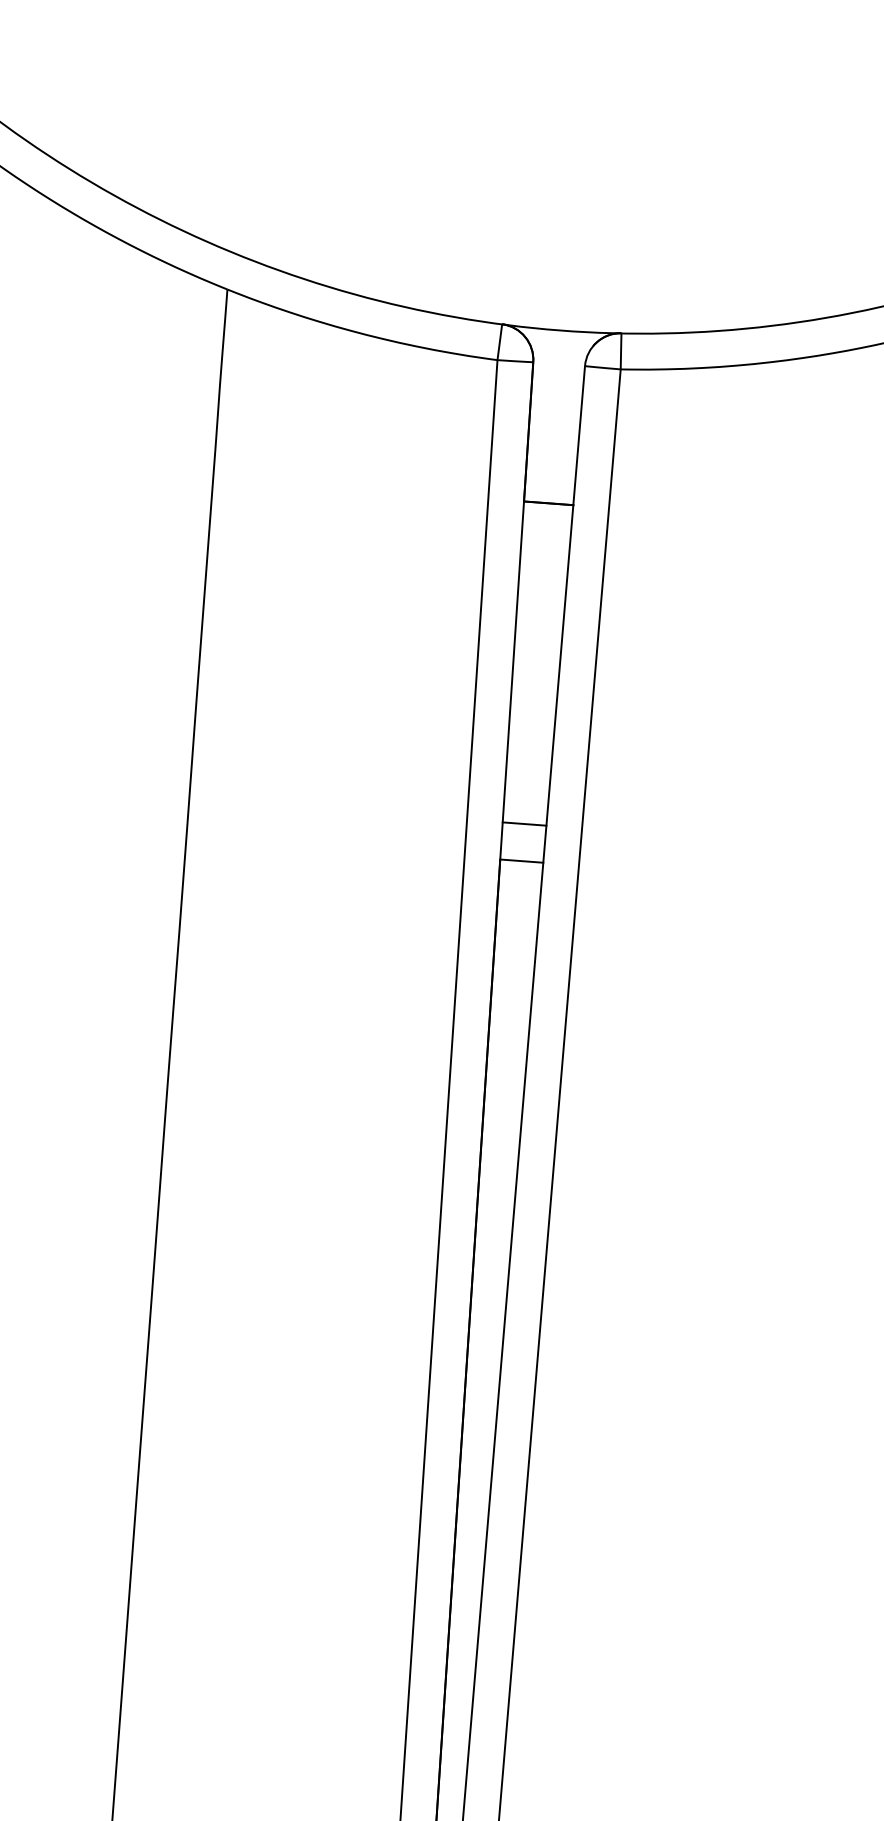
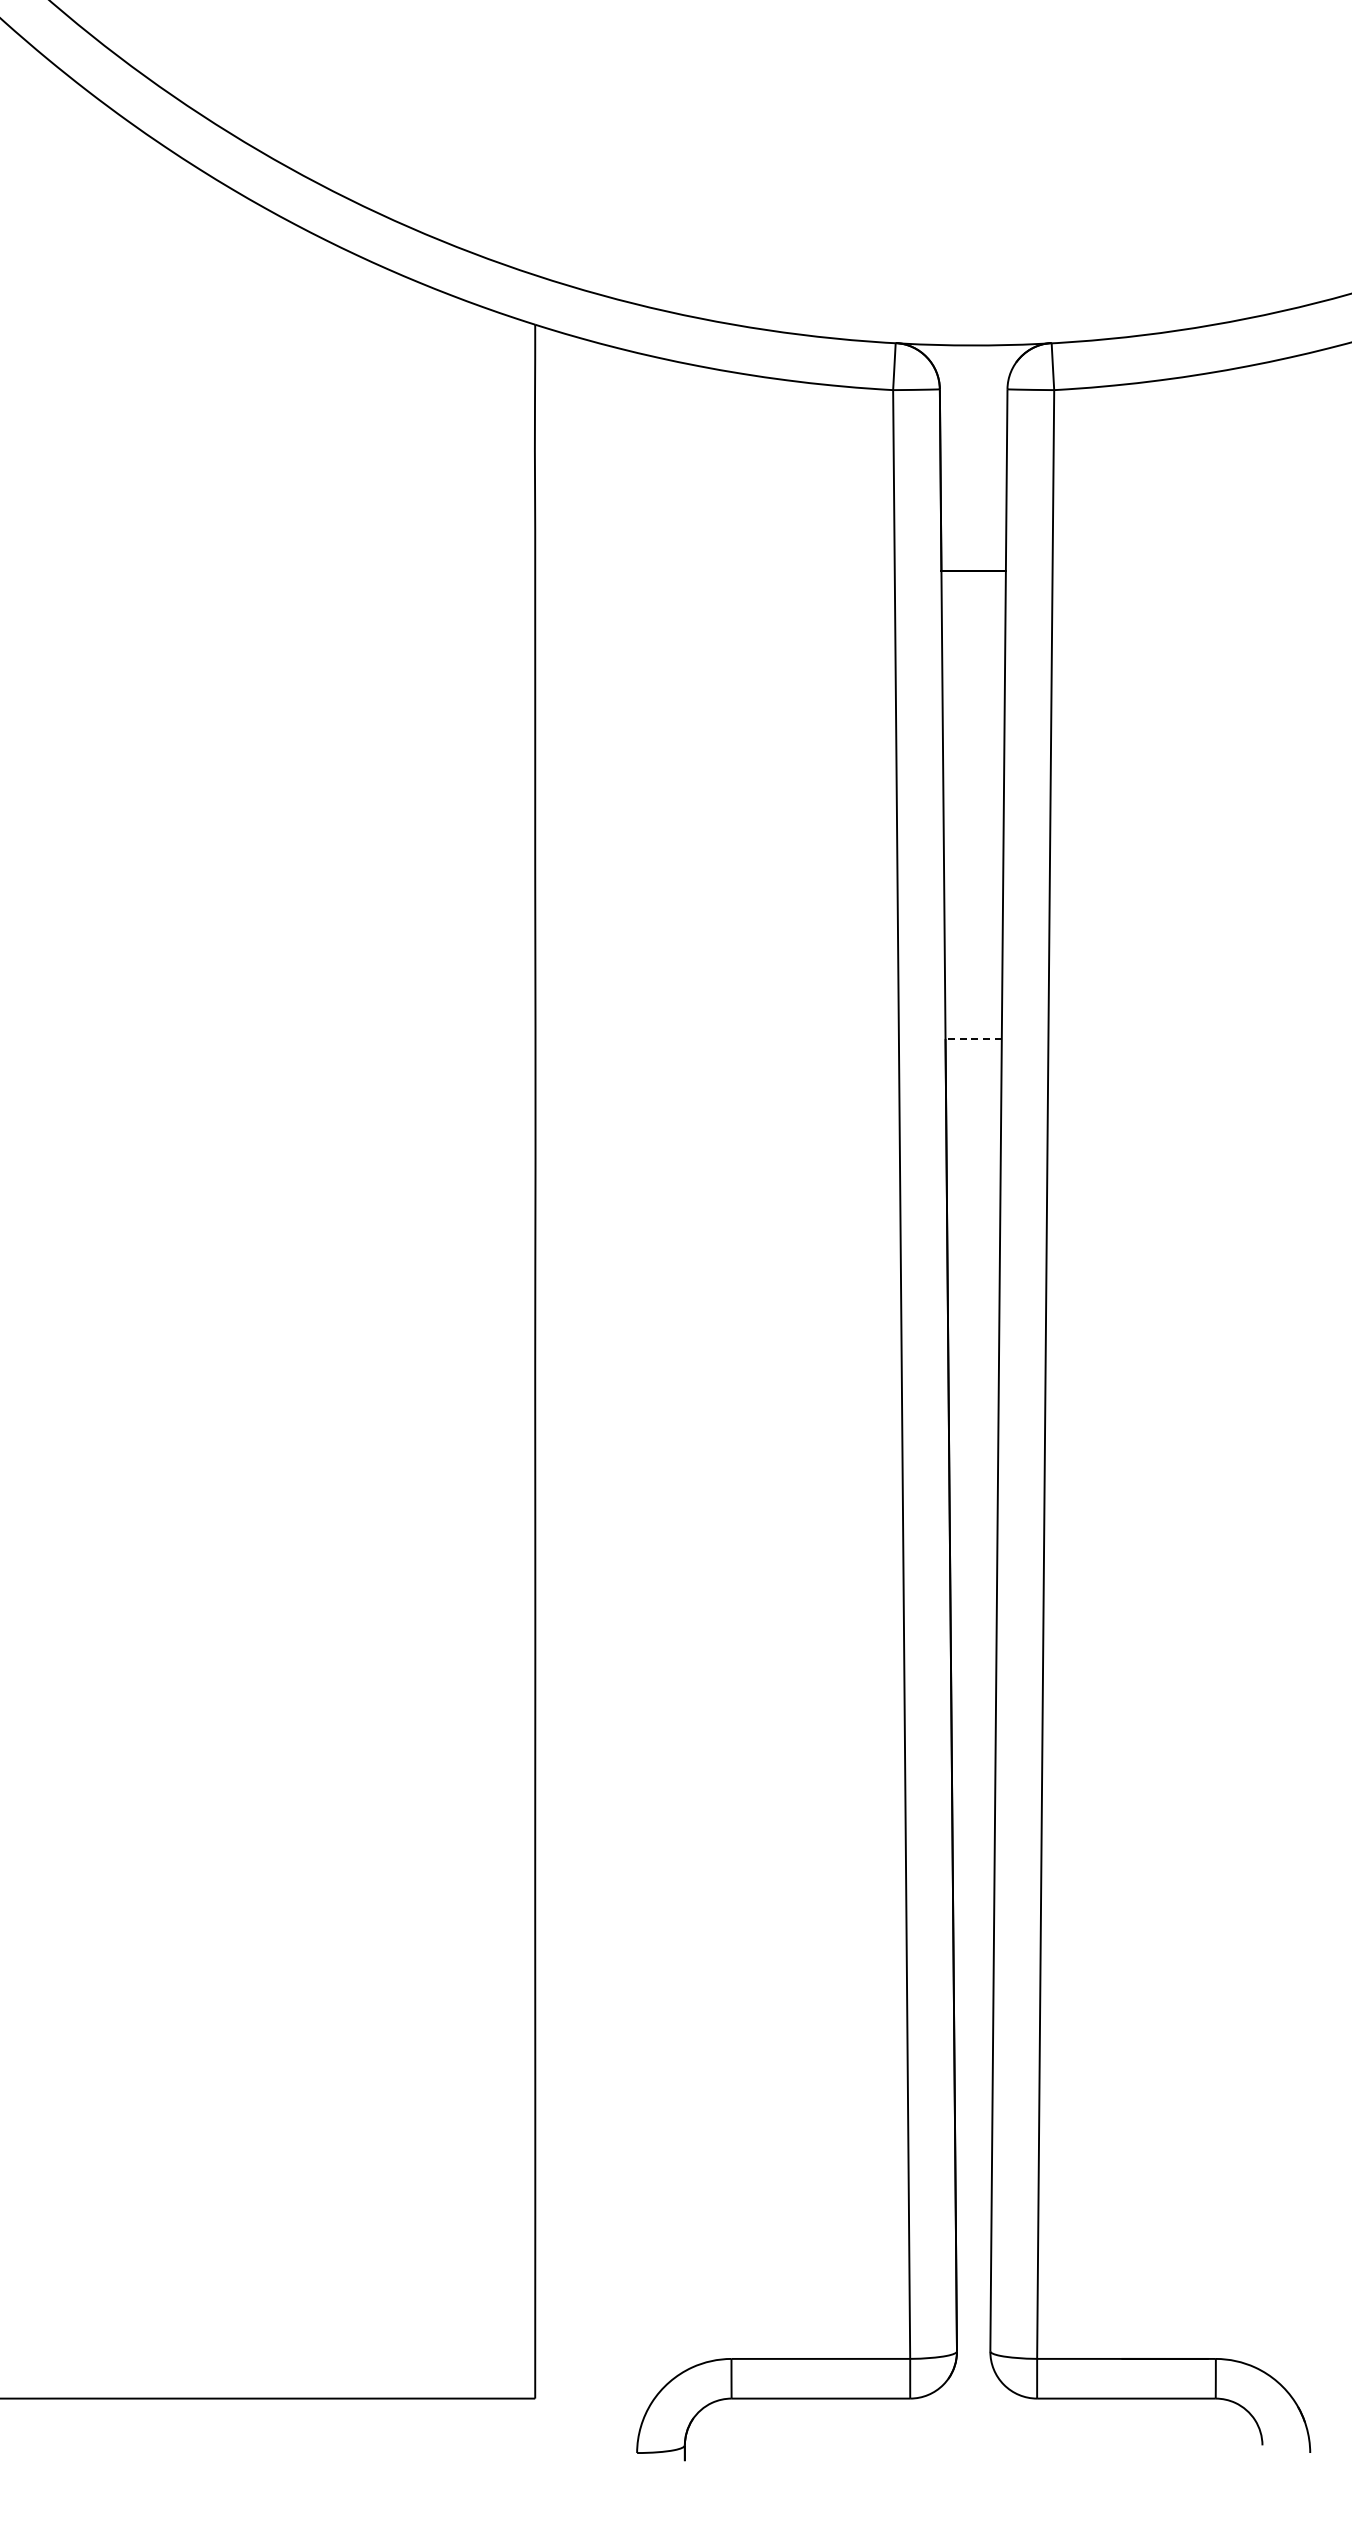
line: (524, 824) -> (973, 990), removed
line: (521, 860) -> (973, 1038), solid -> dashed

